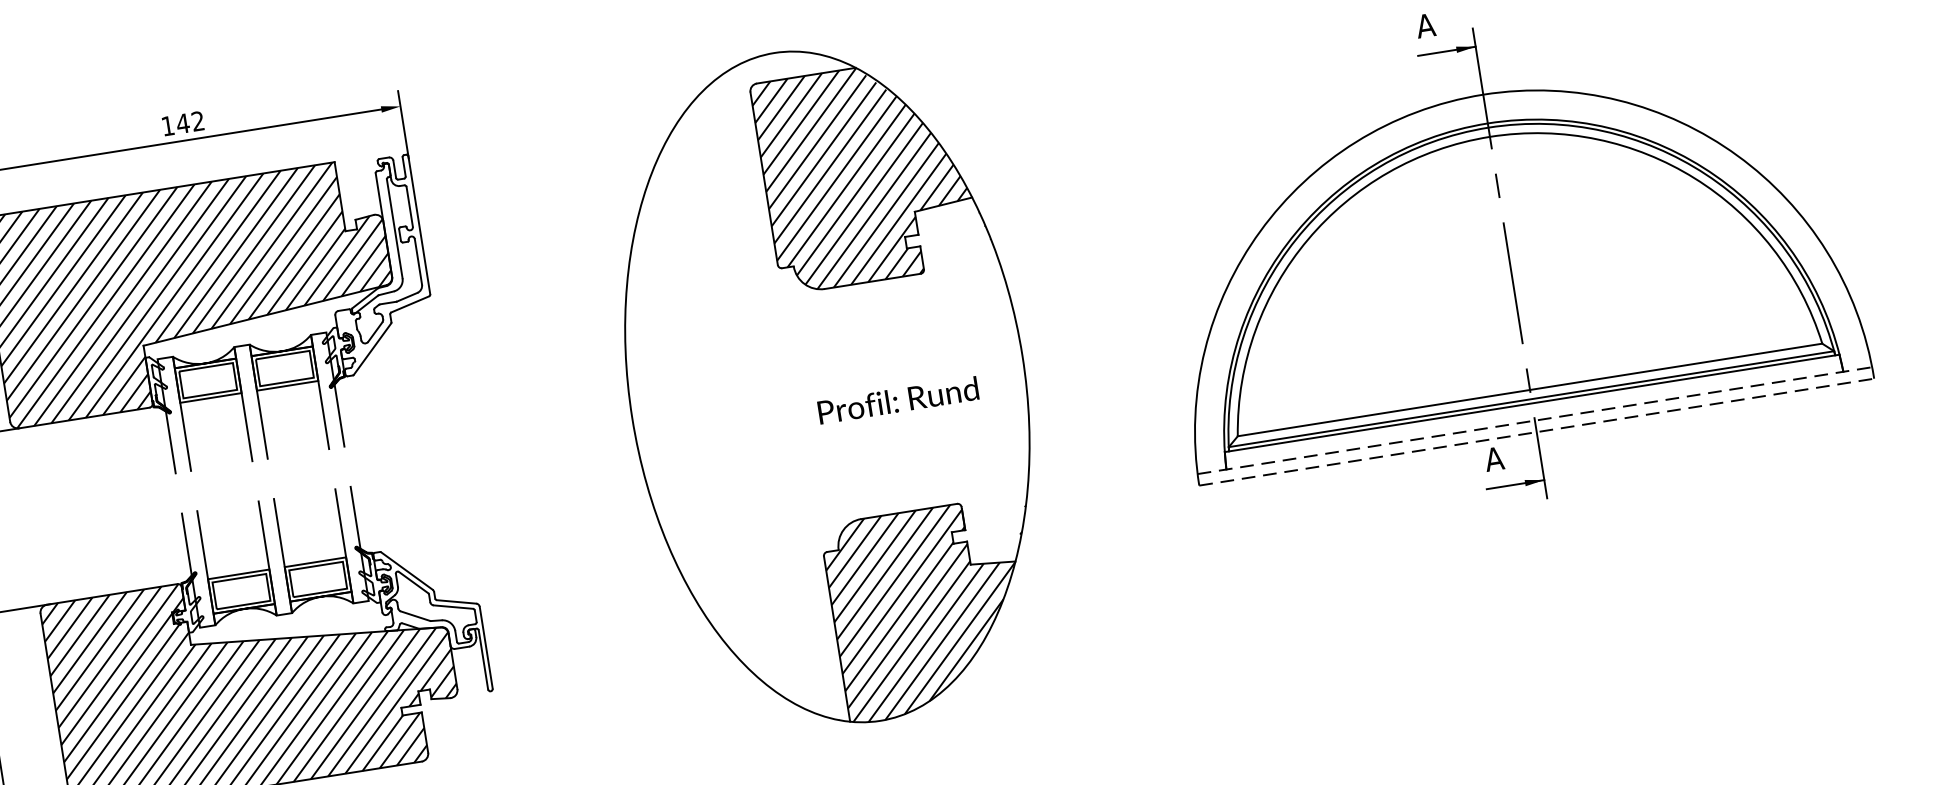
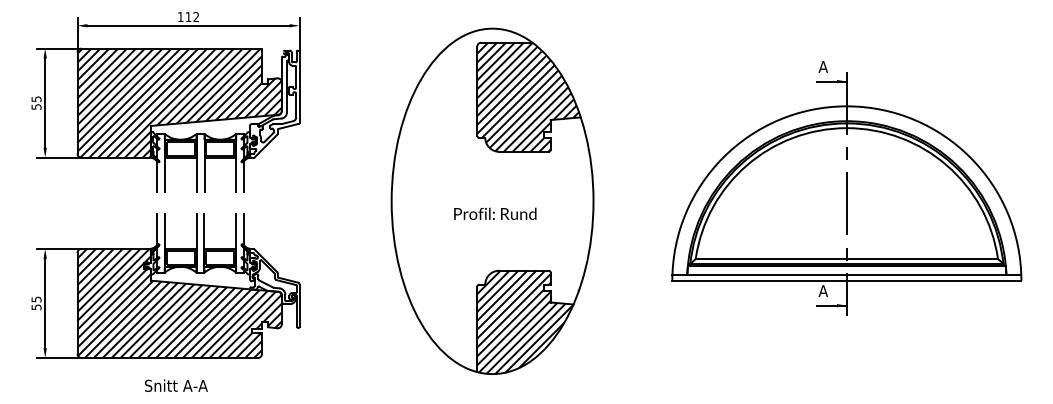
text: (182, 122) -> (188, 16), 142 -> 112
text: (898, 399) -> (495, 213), moved
line: (1535, 419) -> (847, 274), dashed -> solid
line: (1535, 431) -> (846, 280), dashed -> solid

